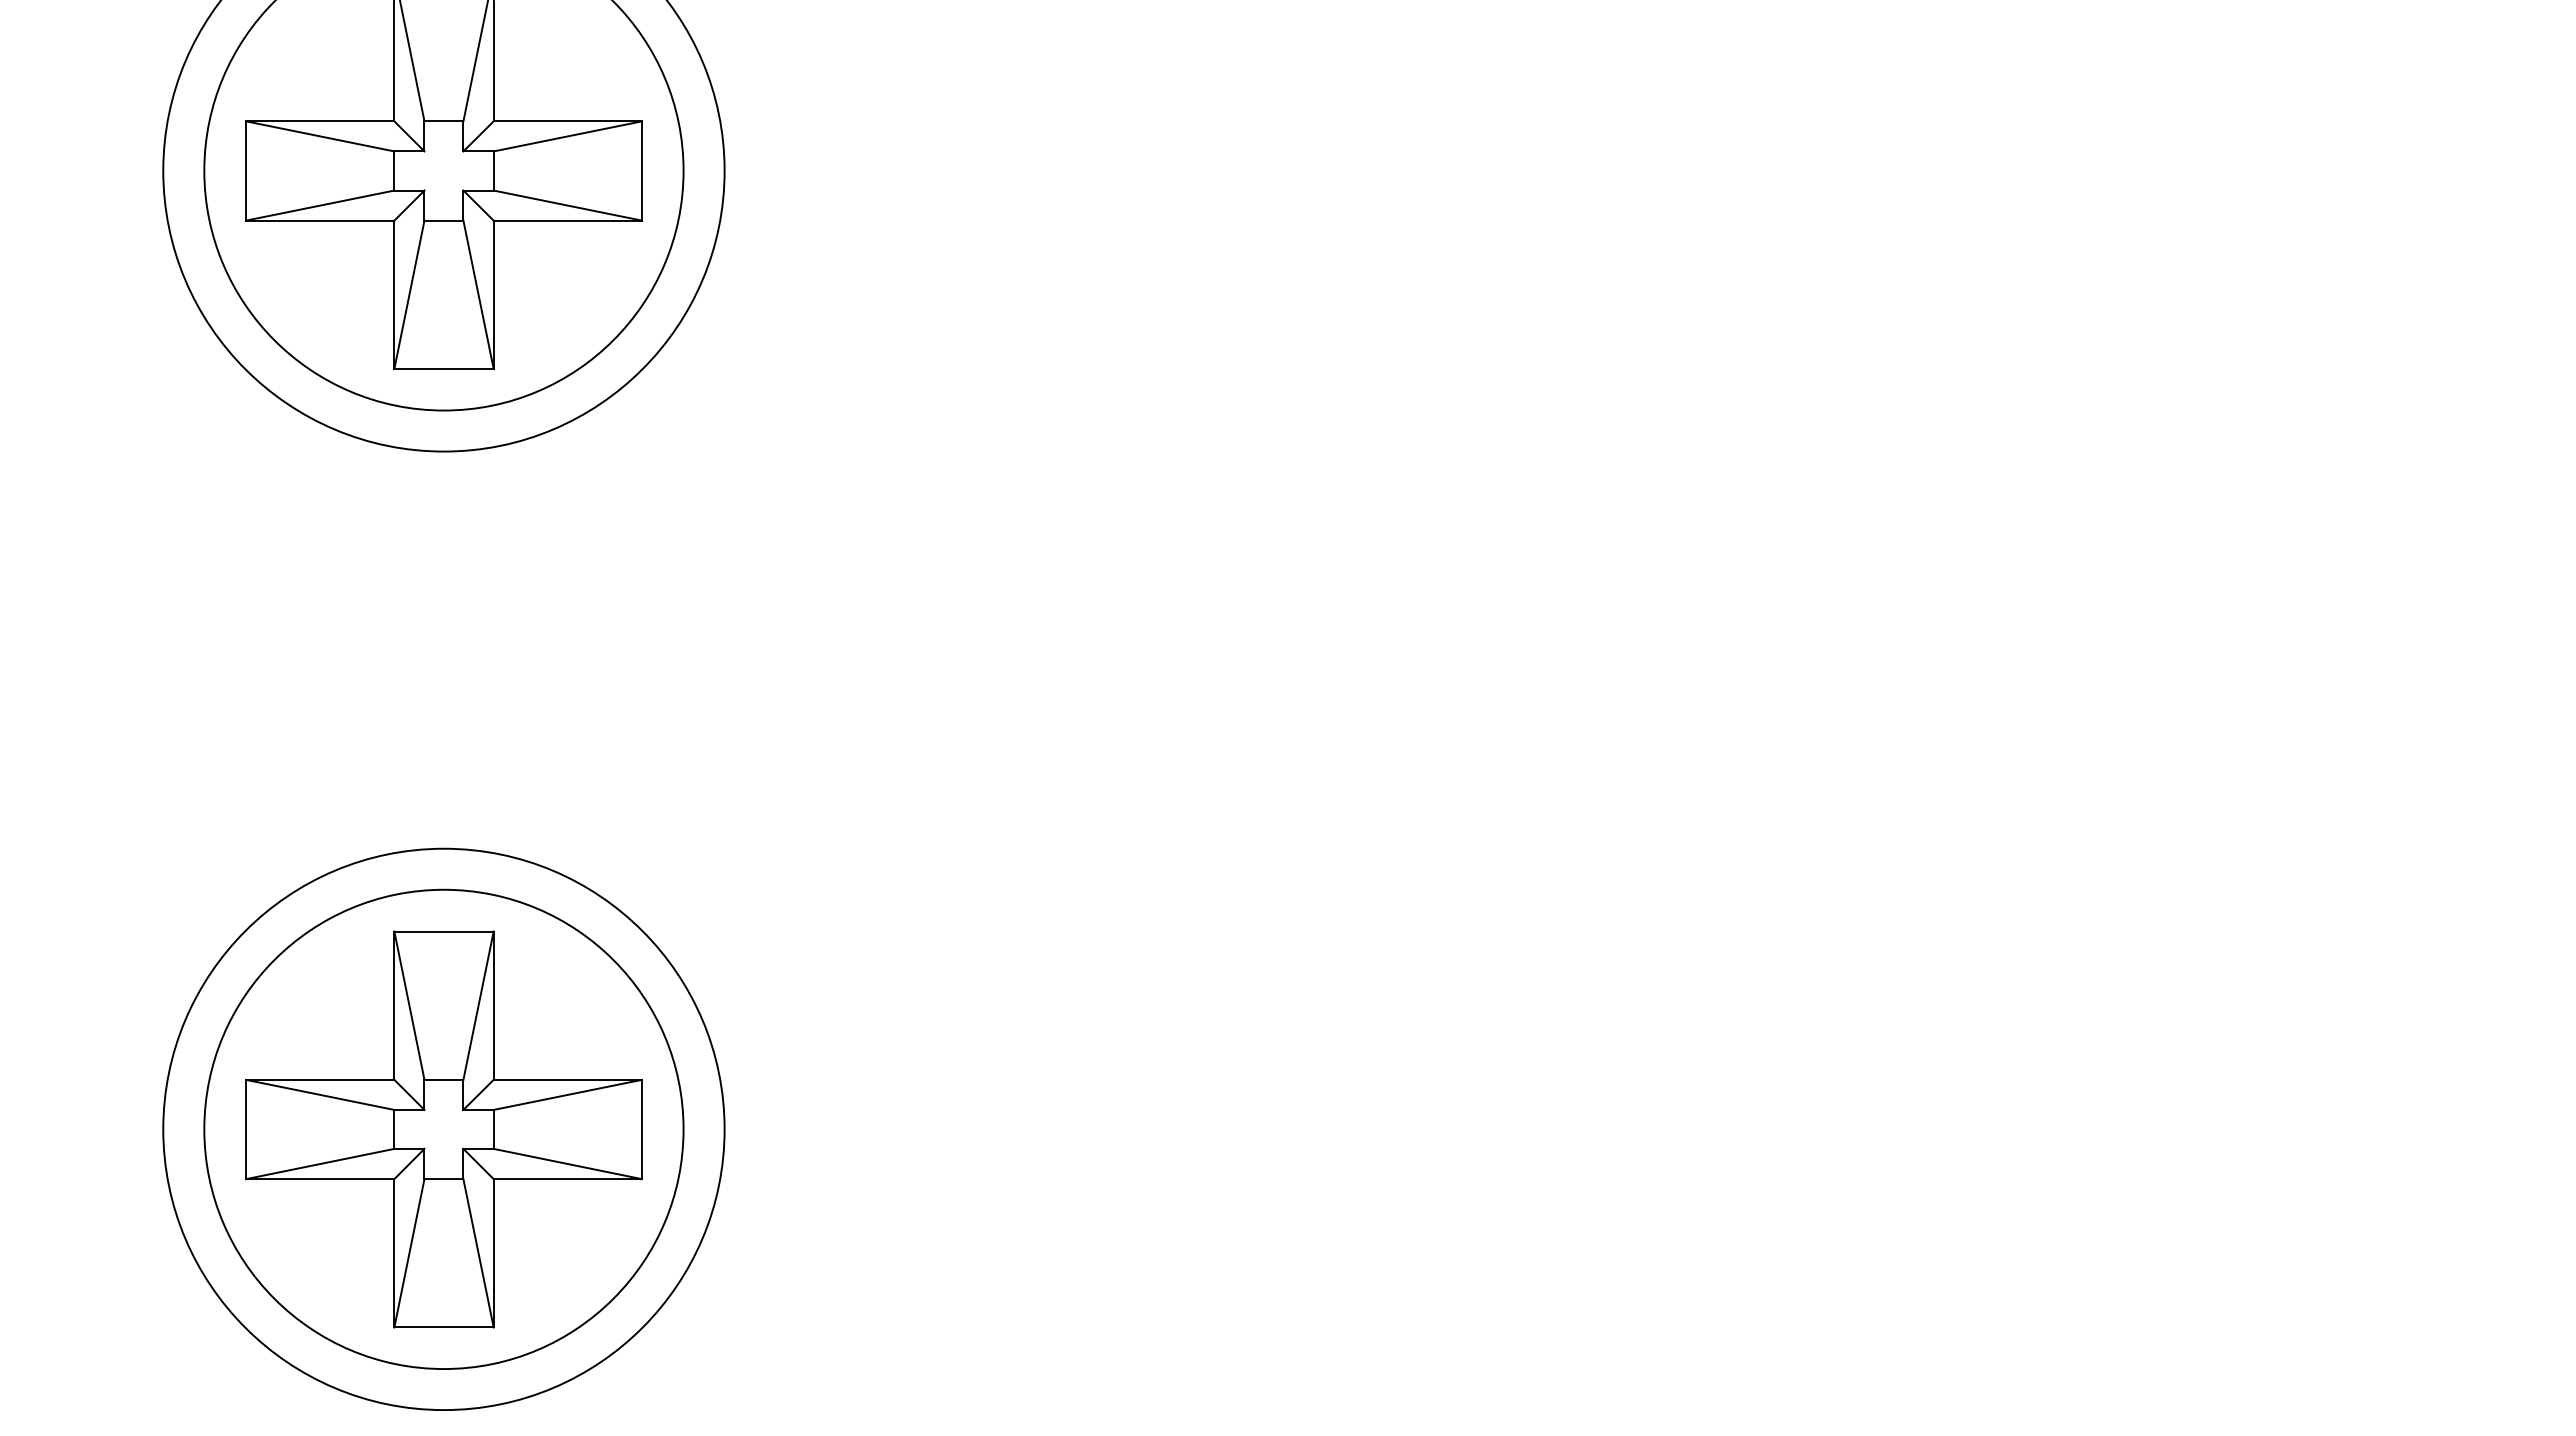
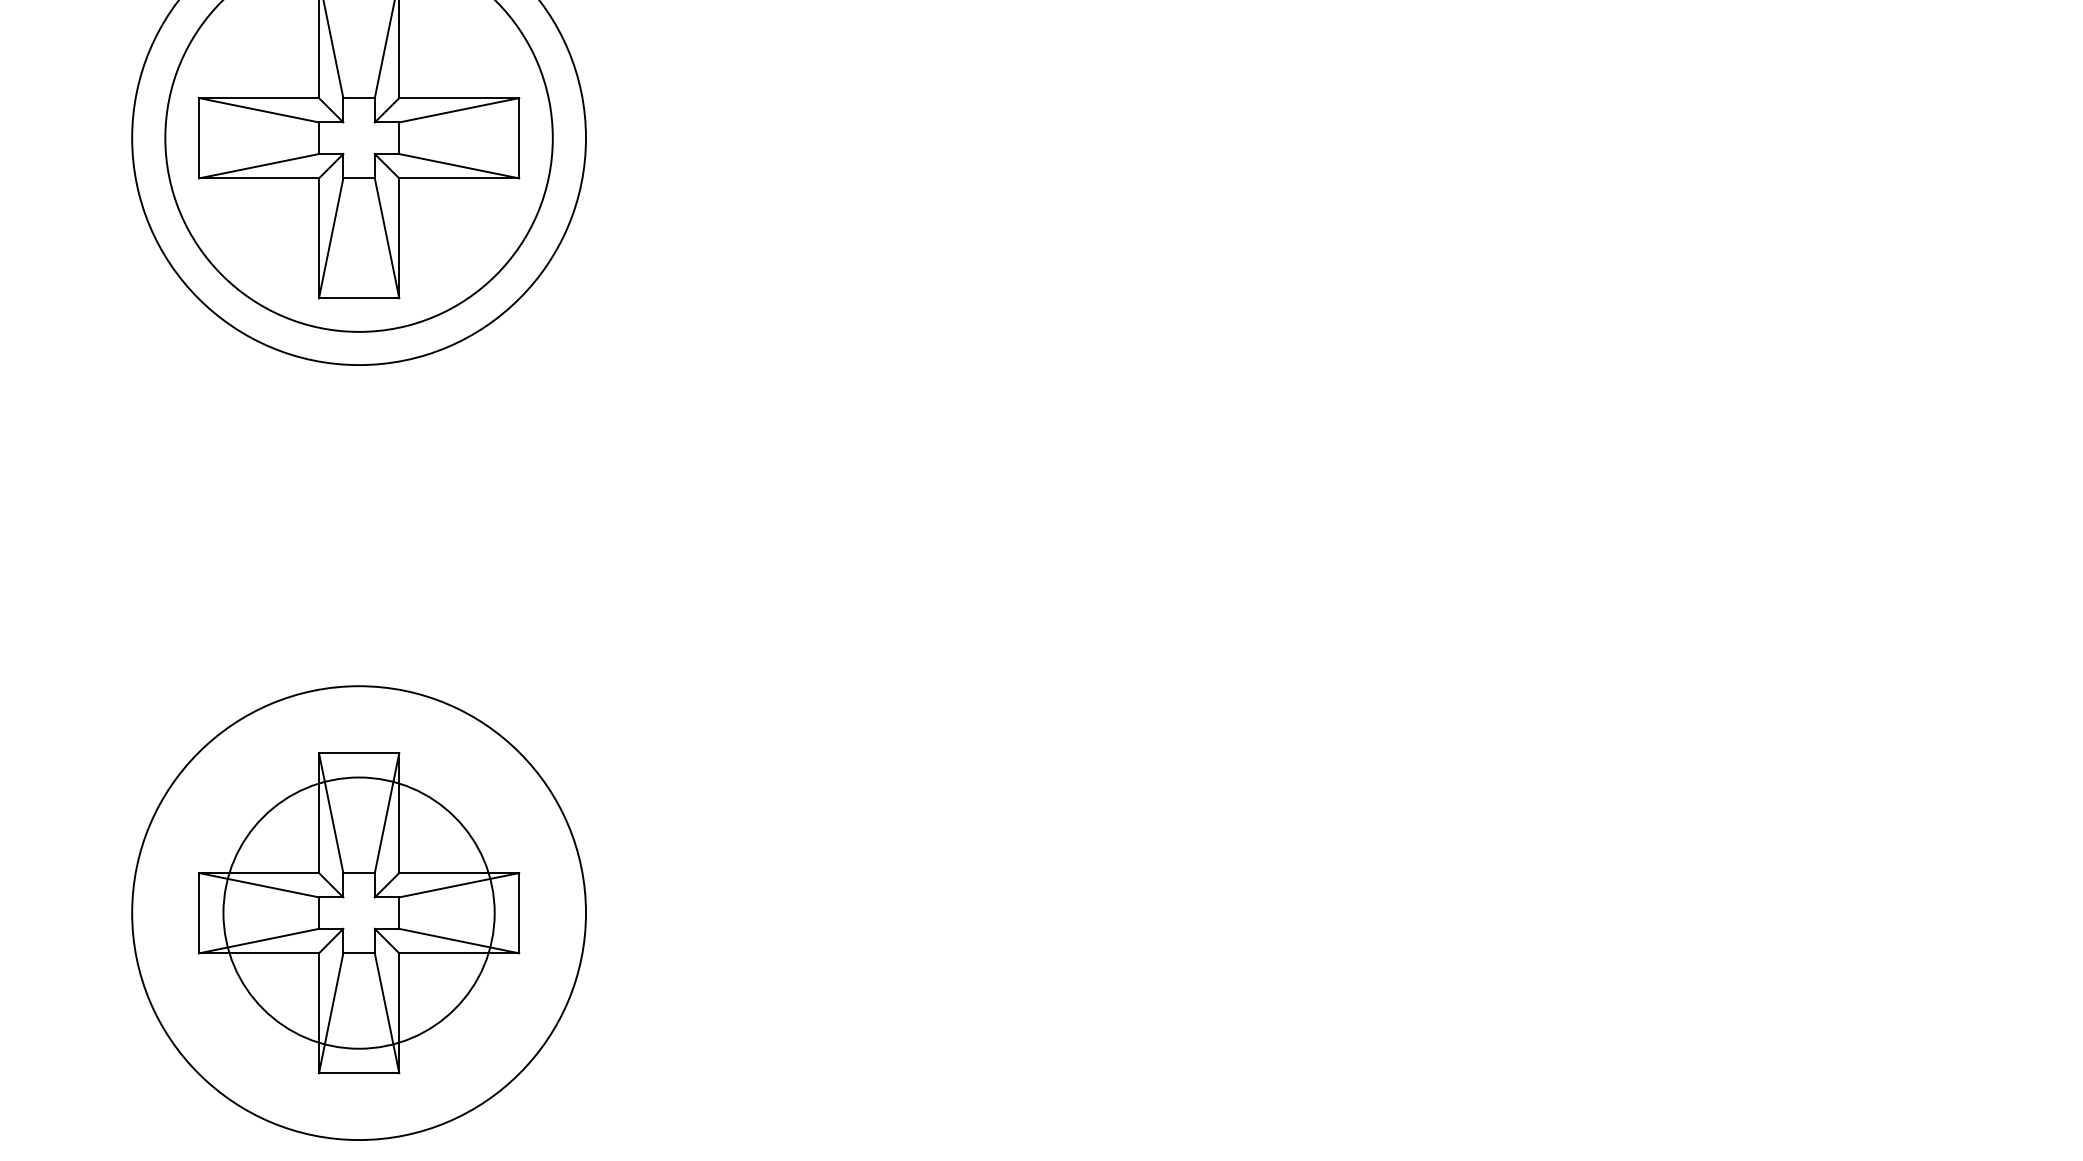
circle: (443, 1129) -> (358, 913), size x0.7

